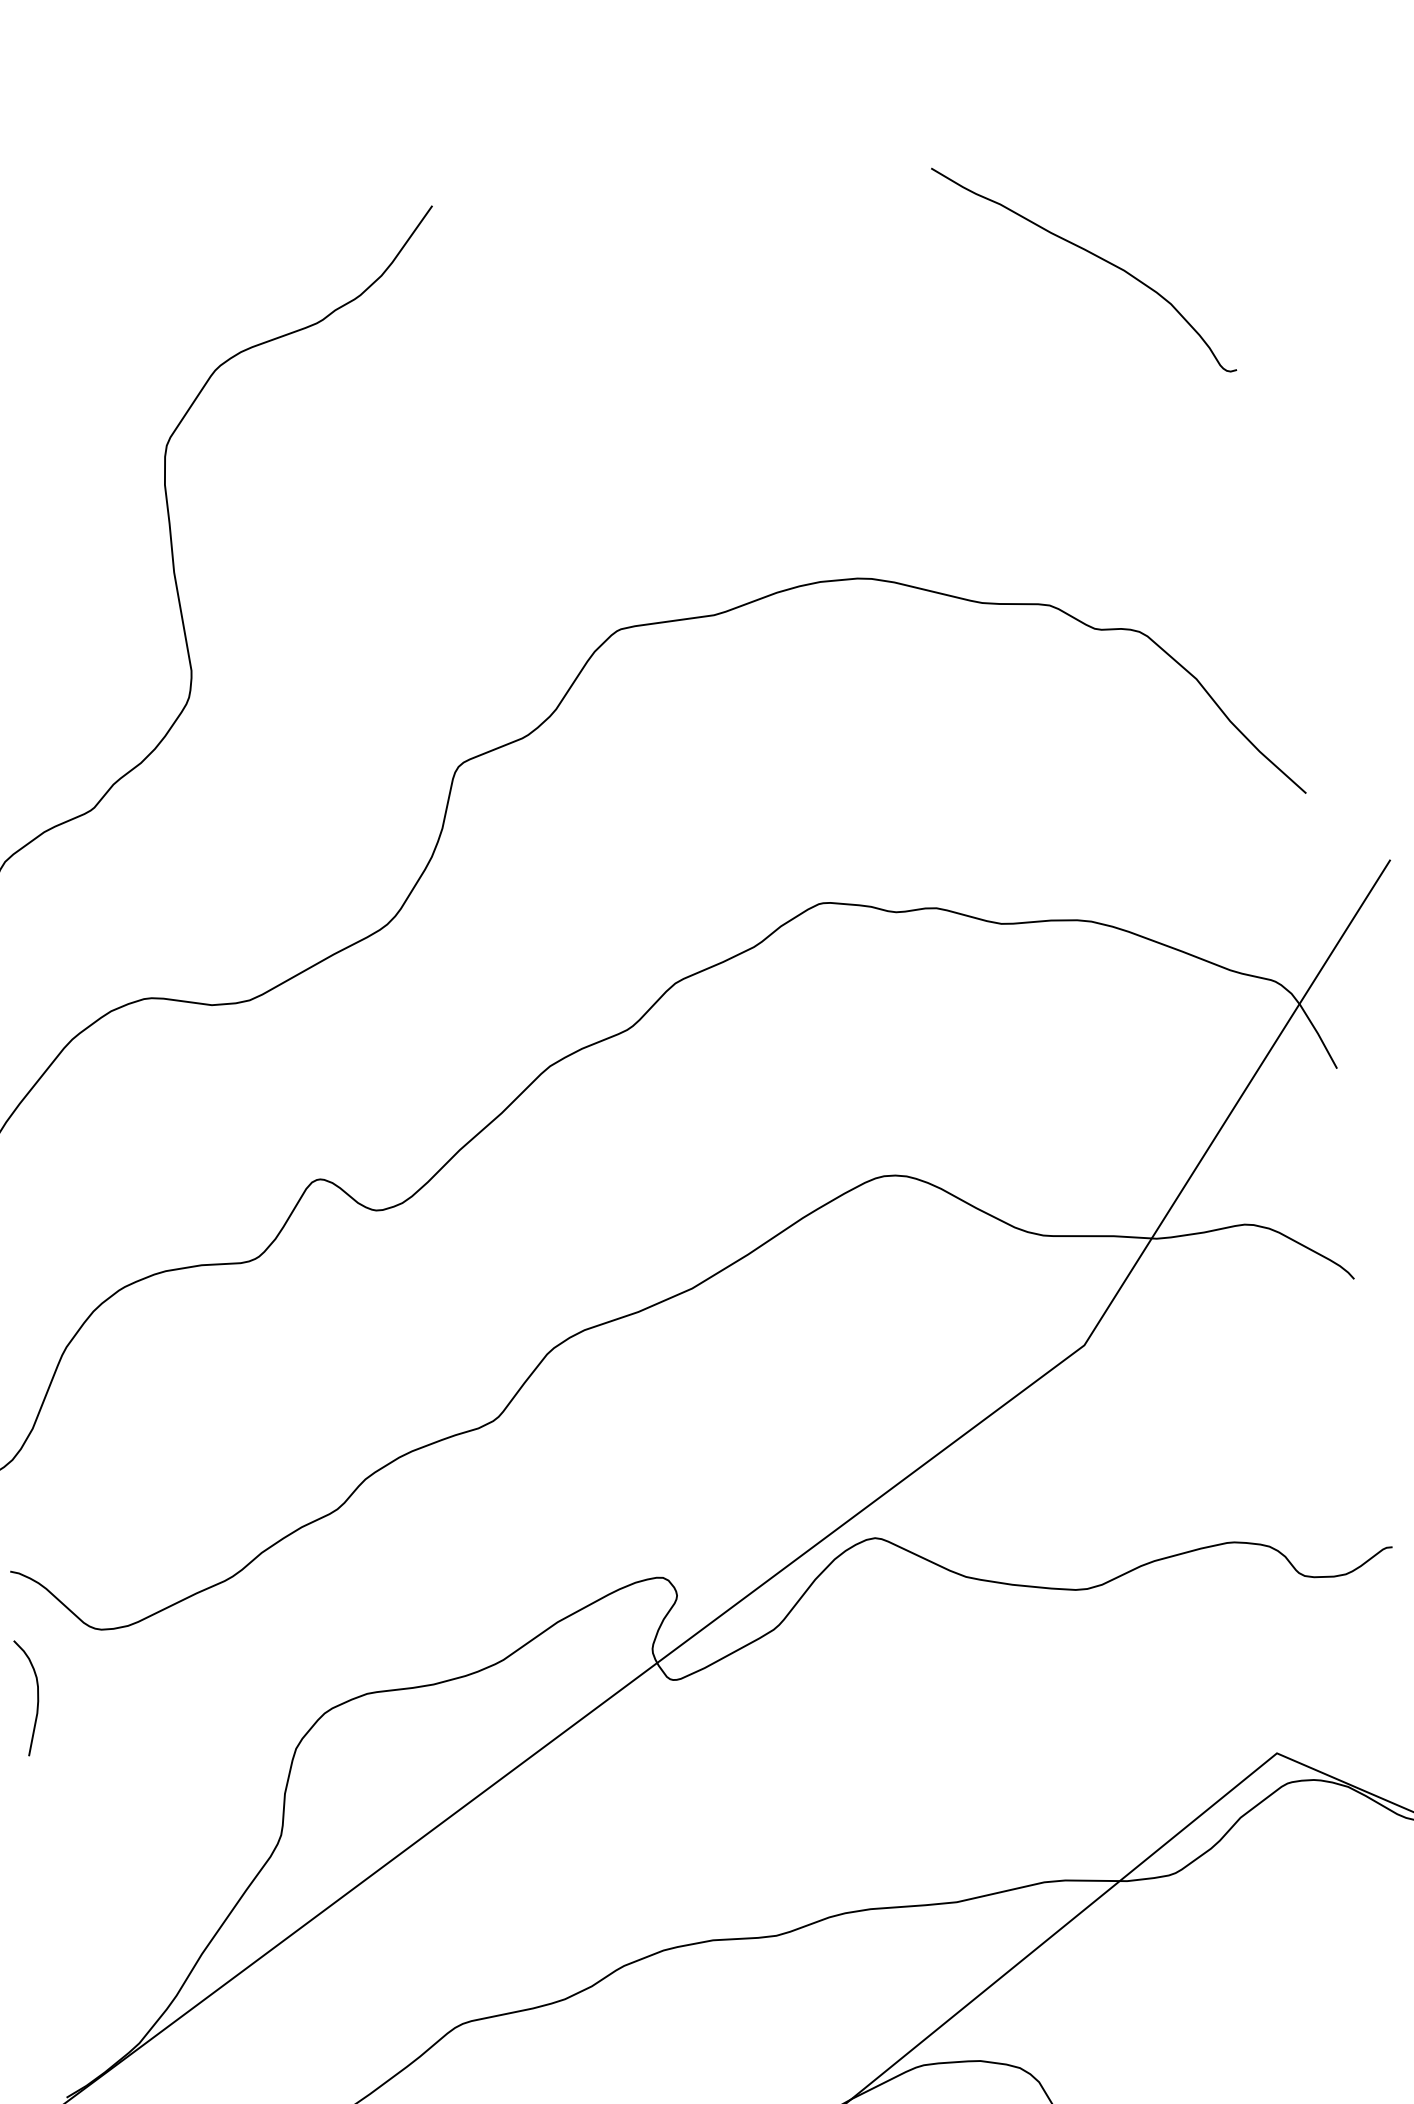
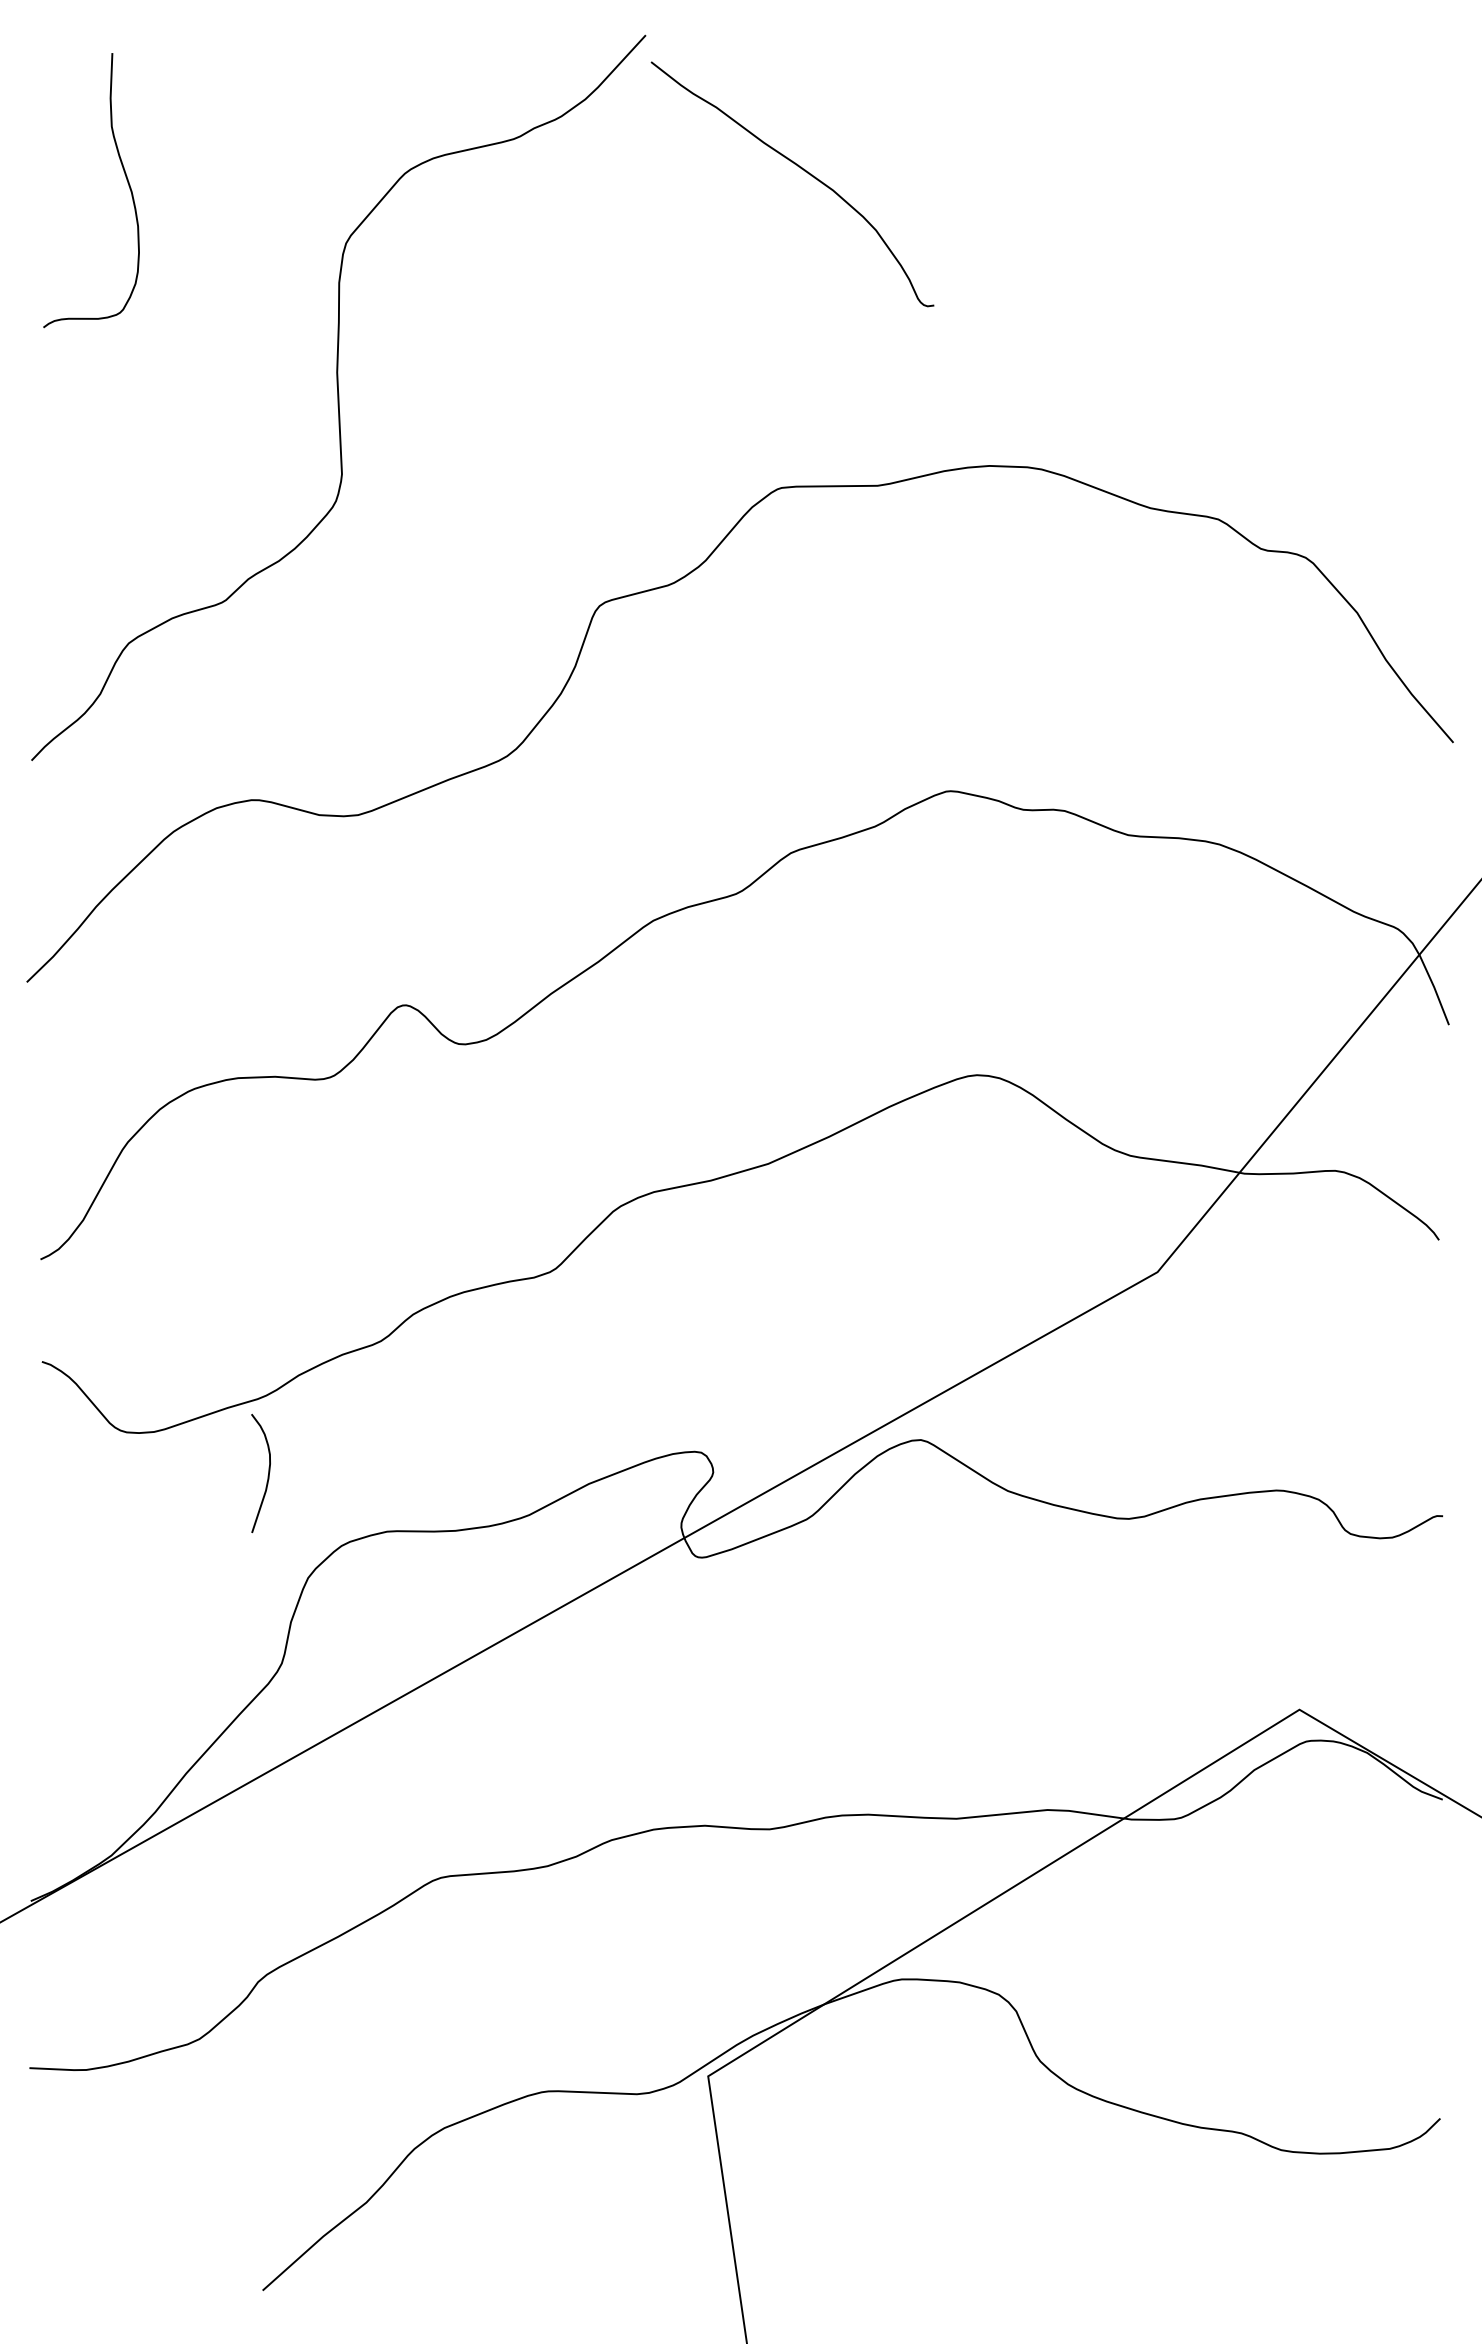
curve: (1090, 254) -> (801, 169), moved
curve: (36, 1698) -> (267, 1475), moved

